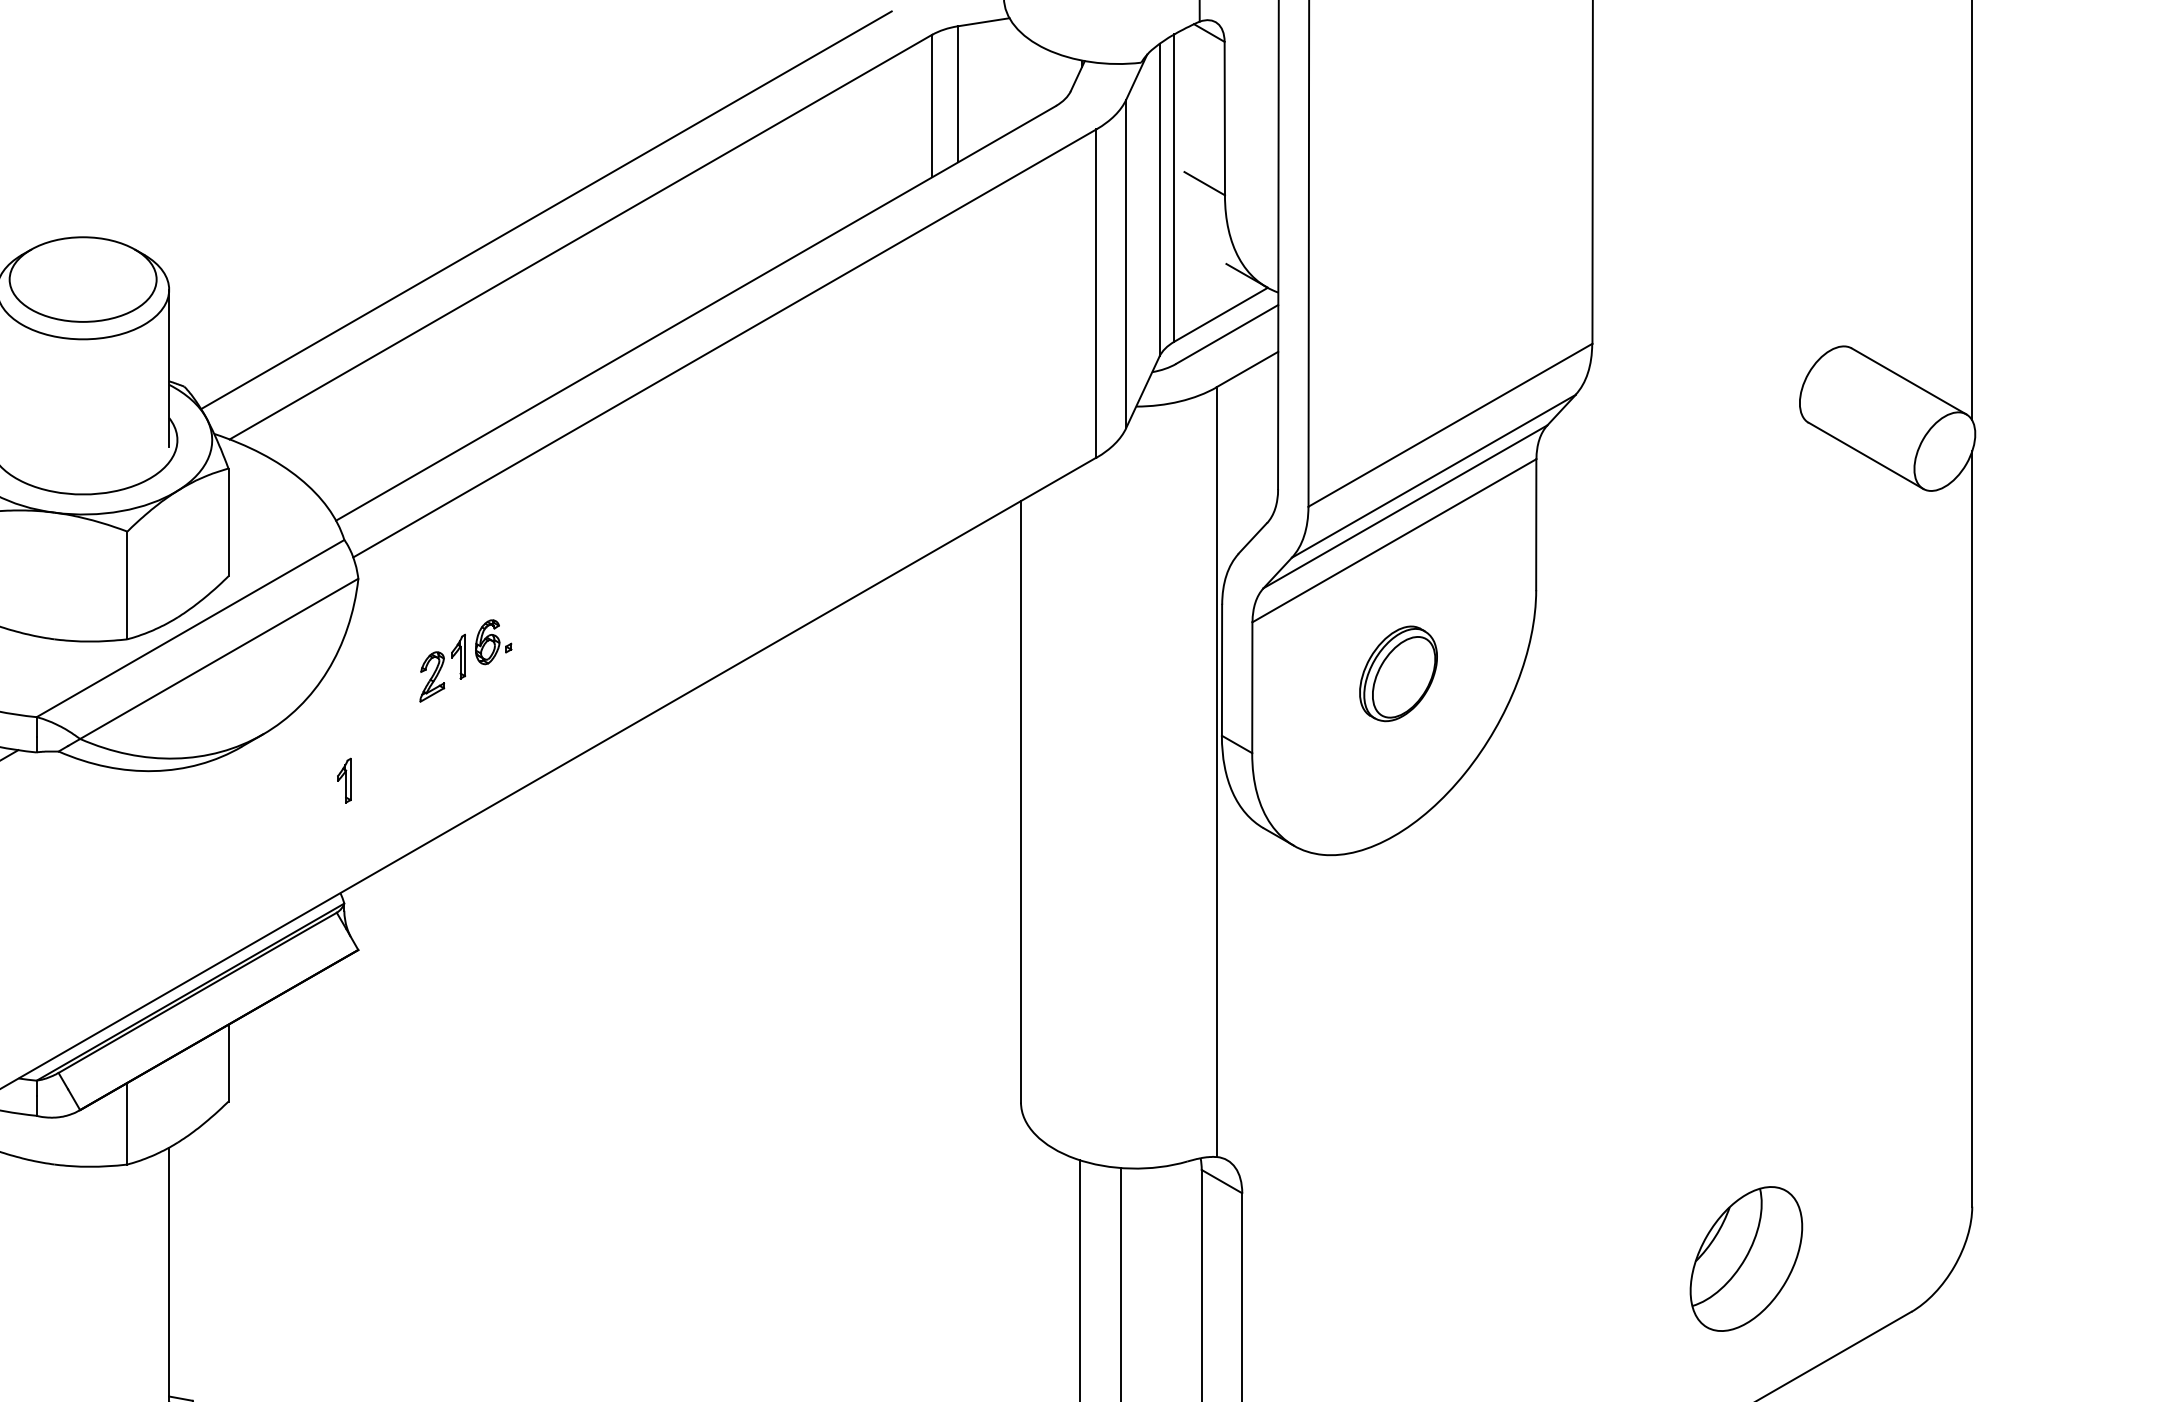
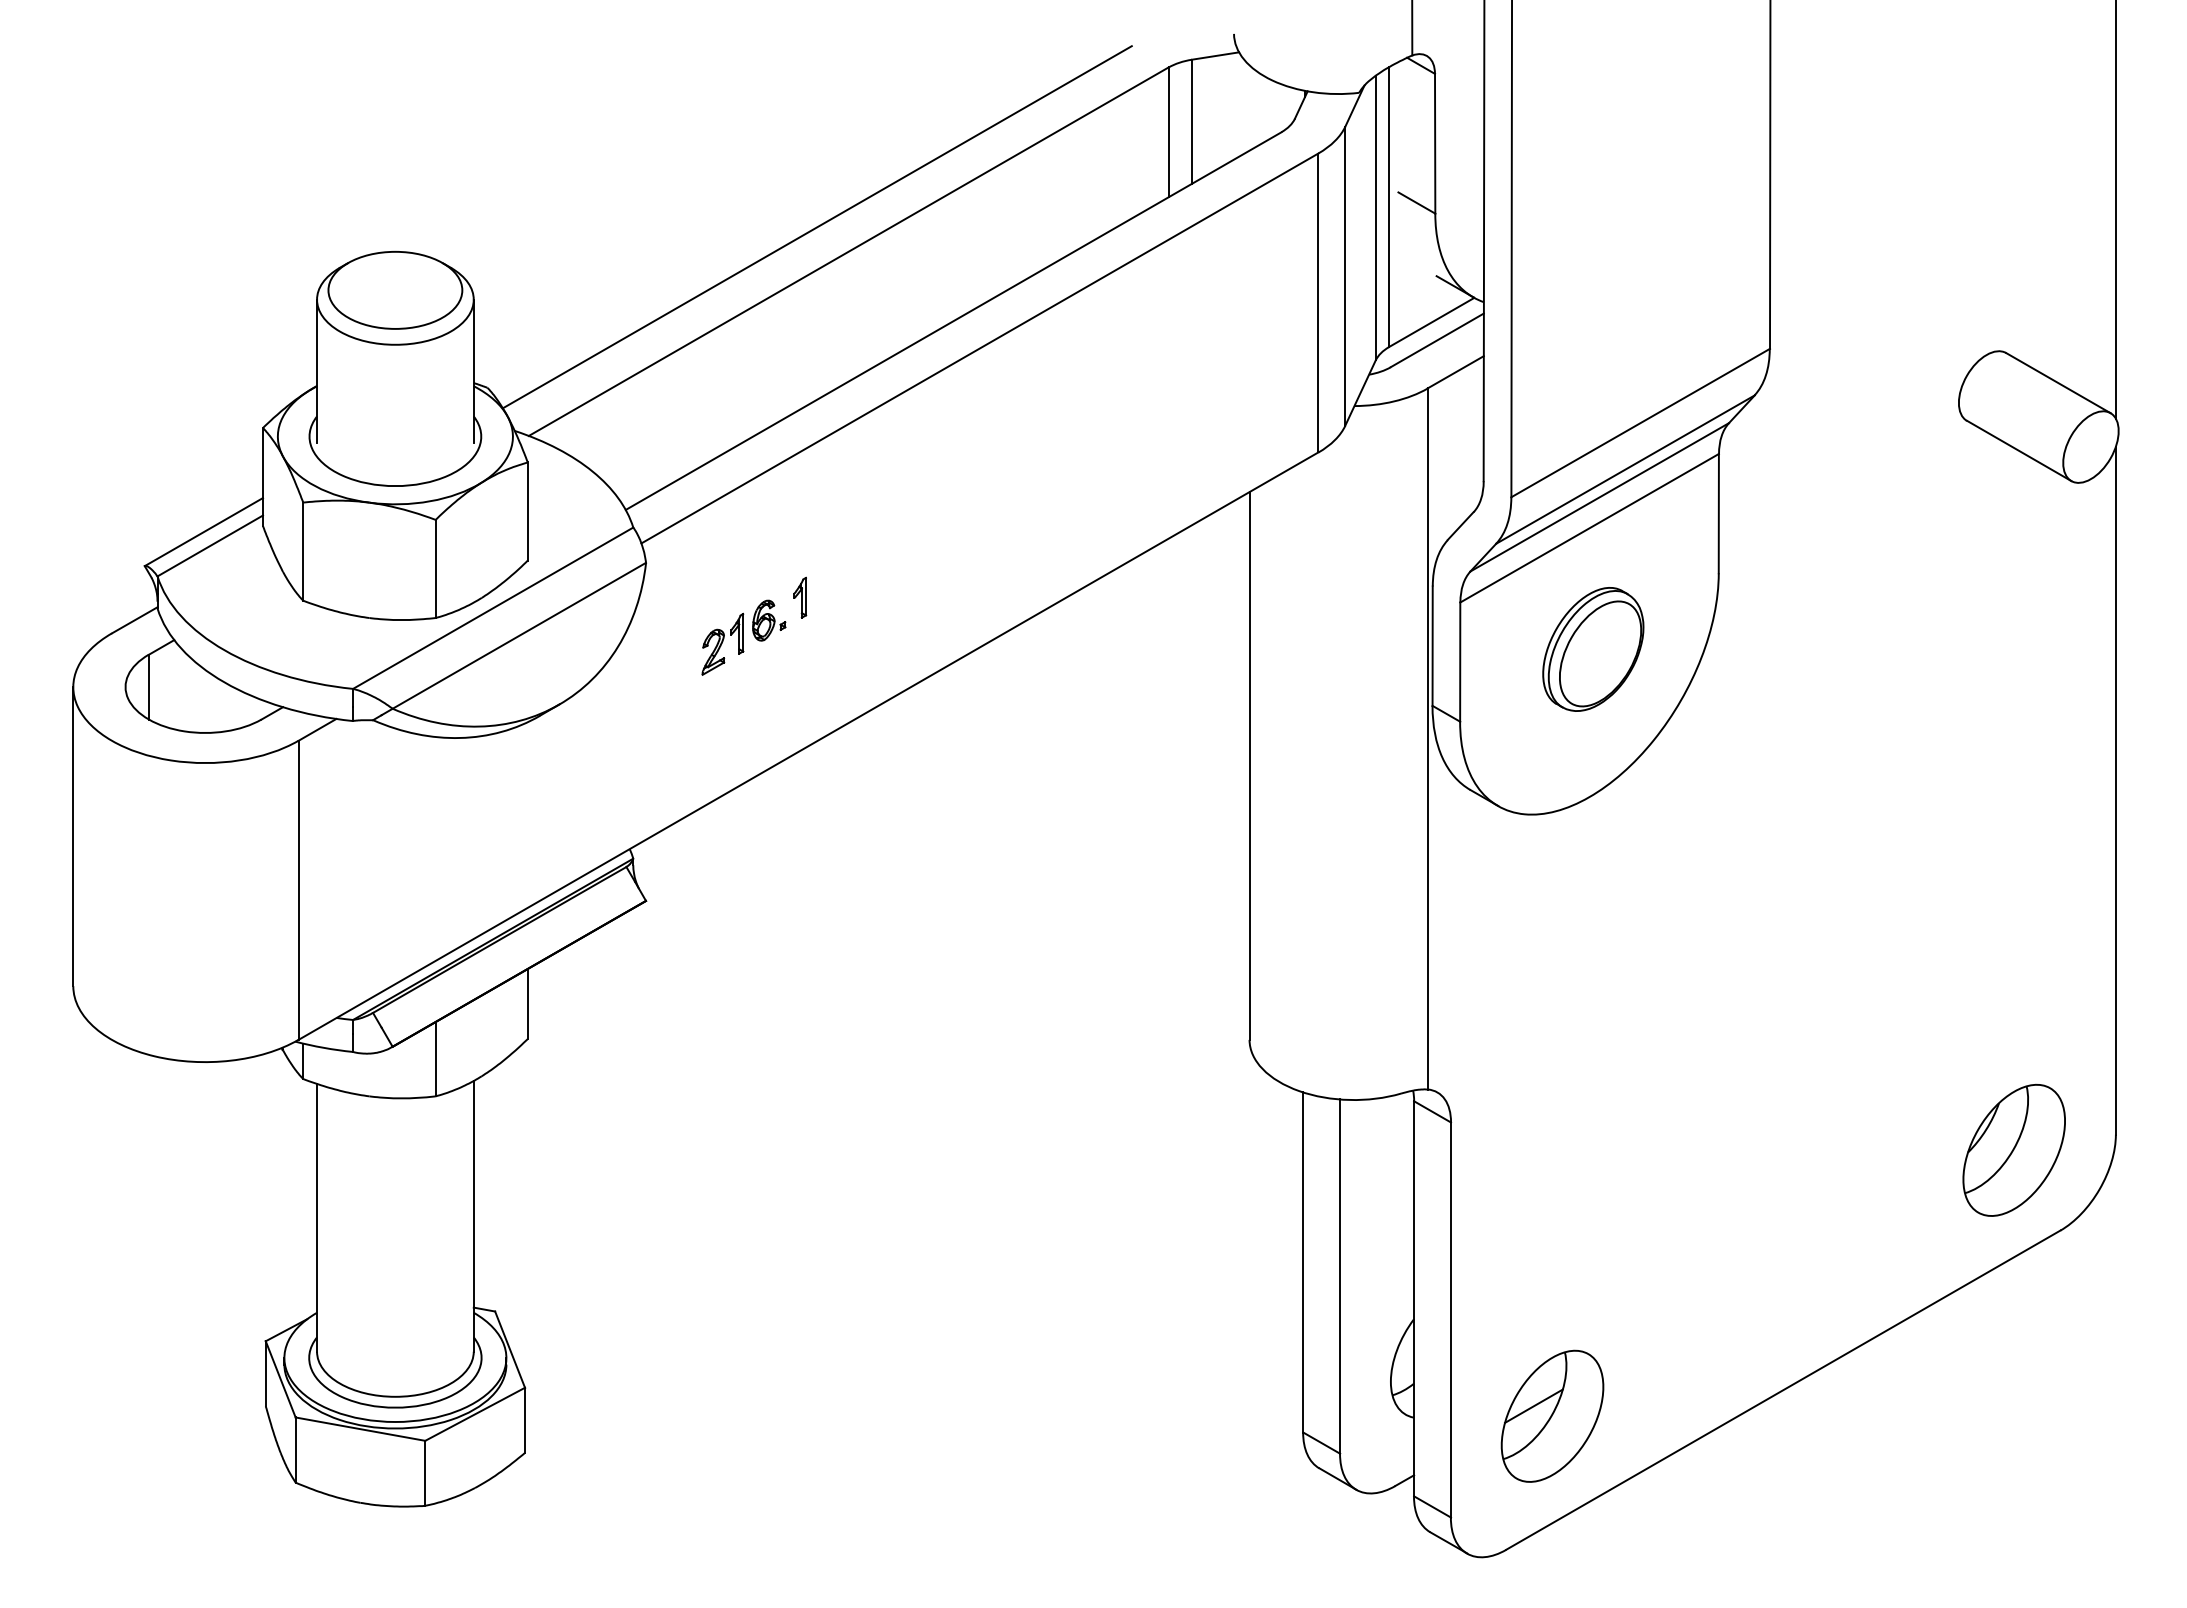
part: (1398, 673) -> (1593, 649), size x1.43
part: (344, 780) -> (800, 597), moved
part: (1745, 1258) -> (2013, 1149), moved

